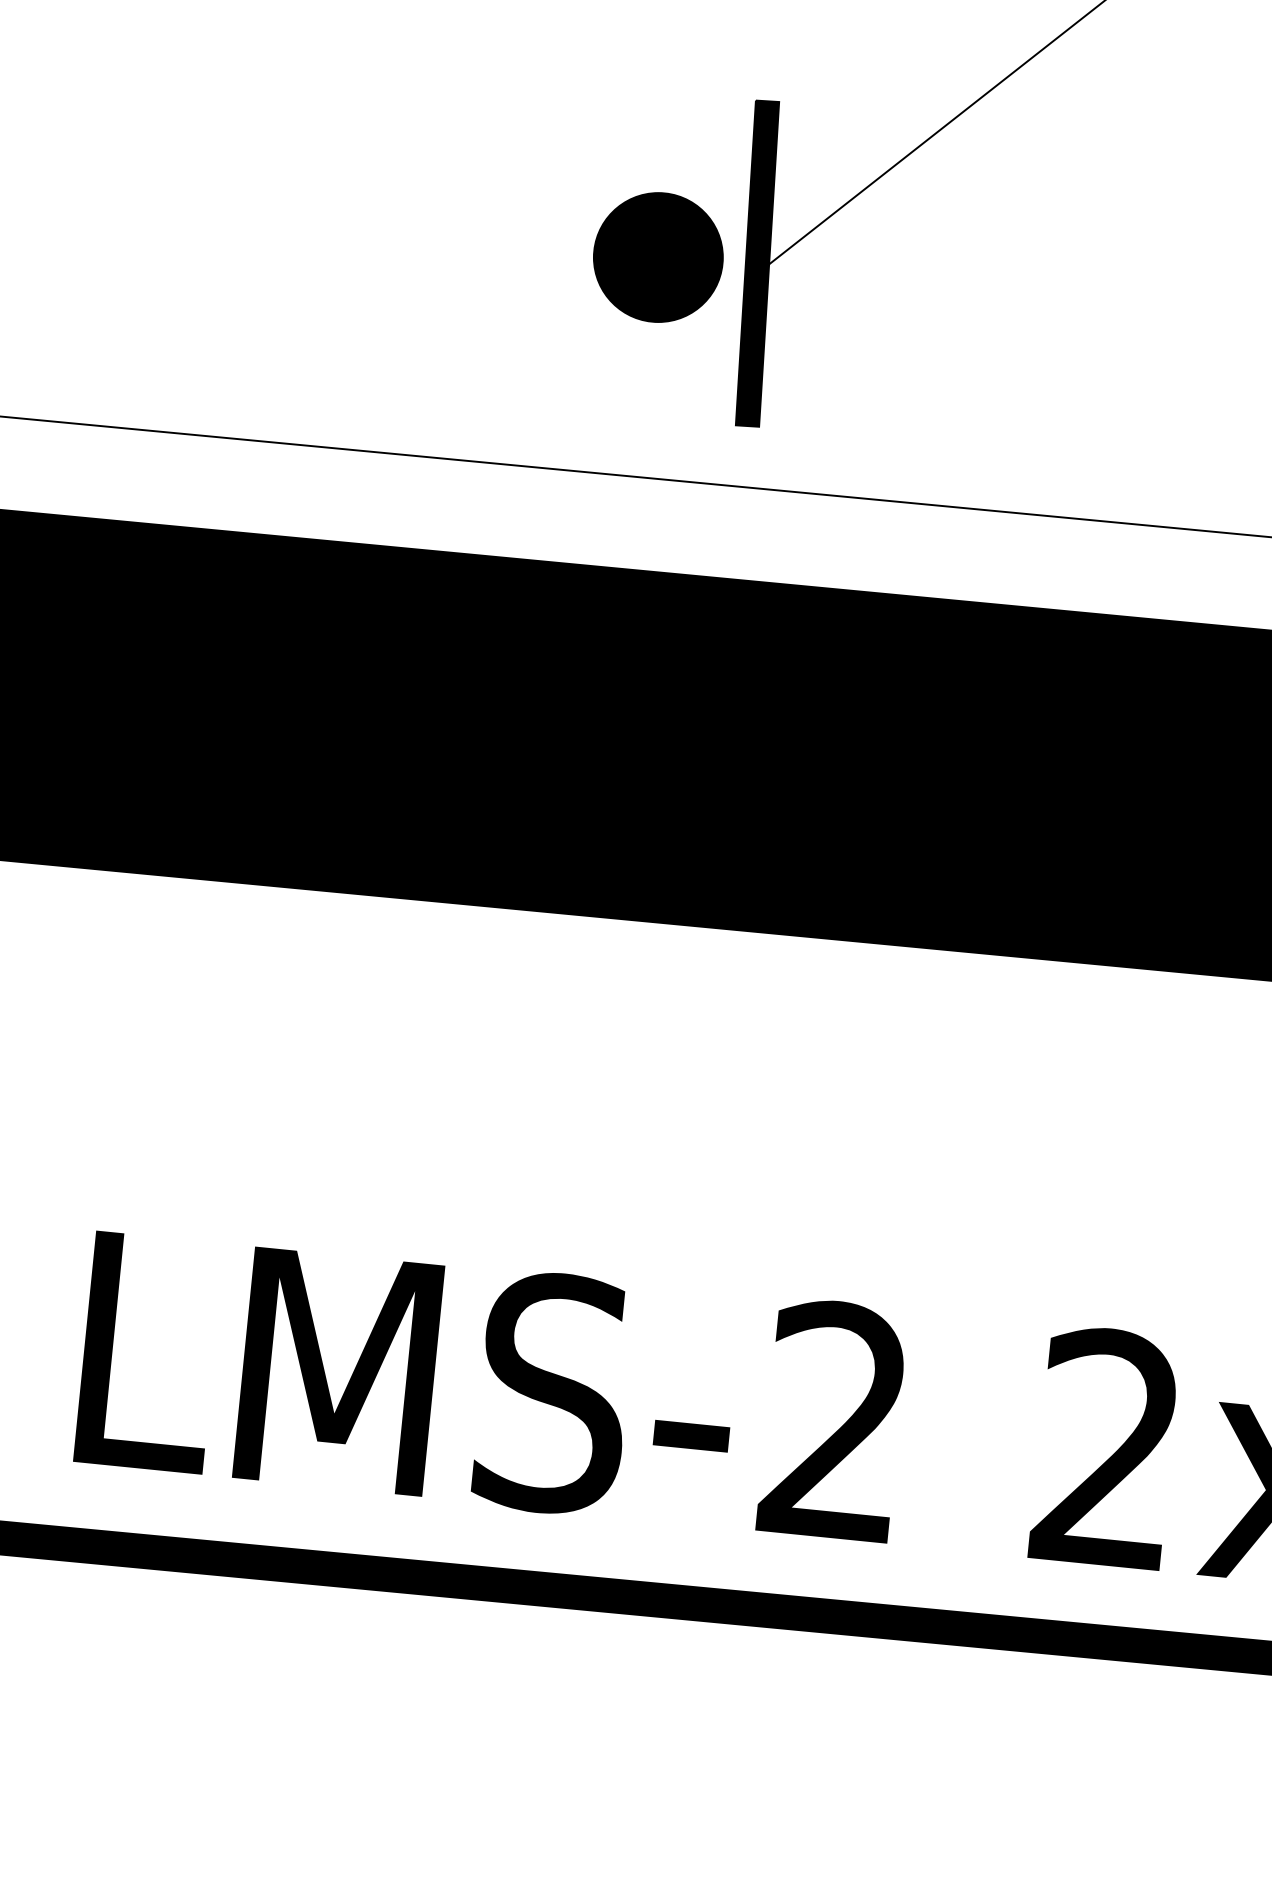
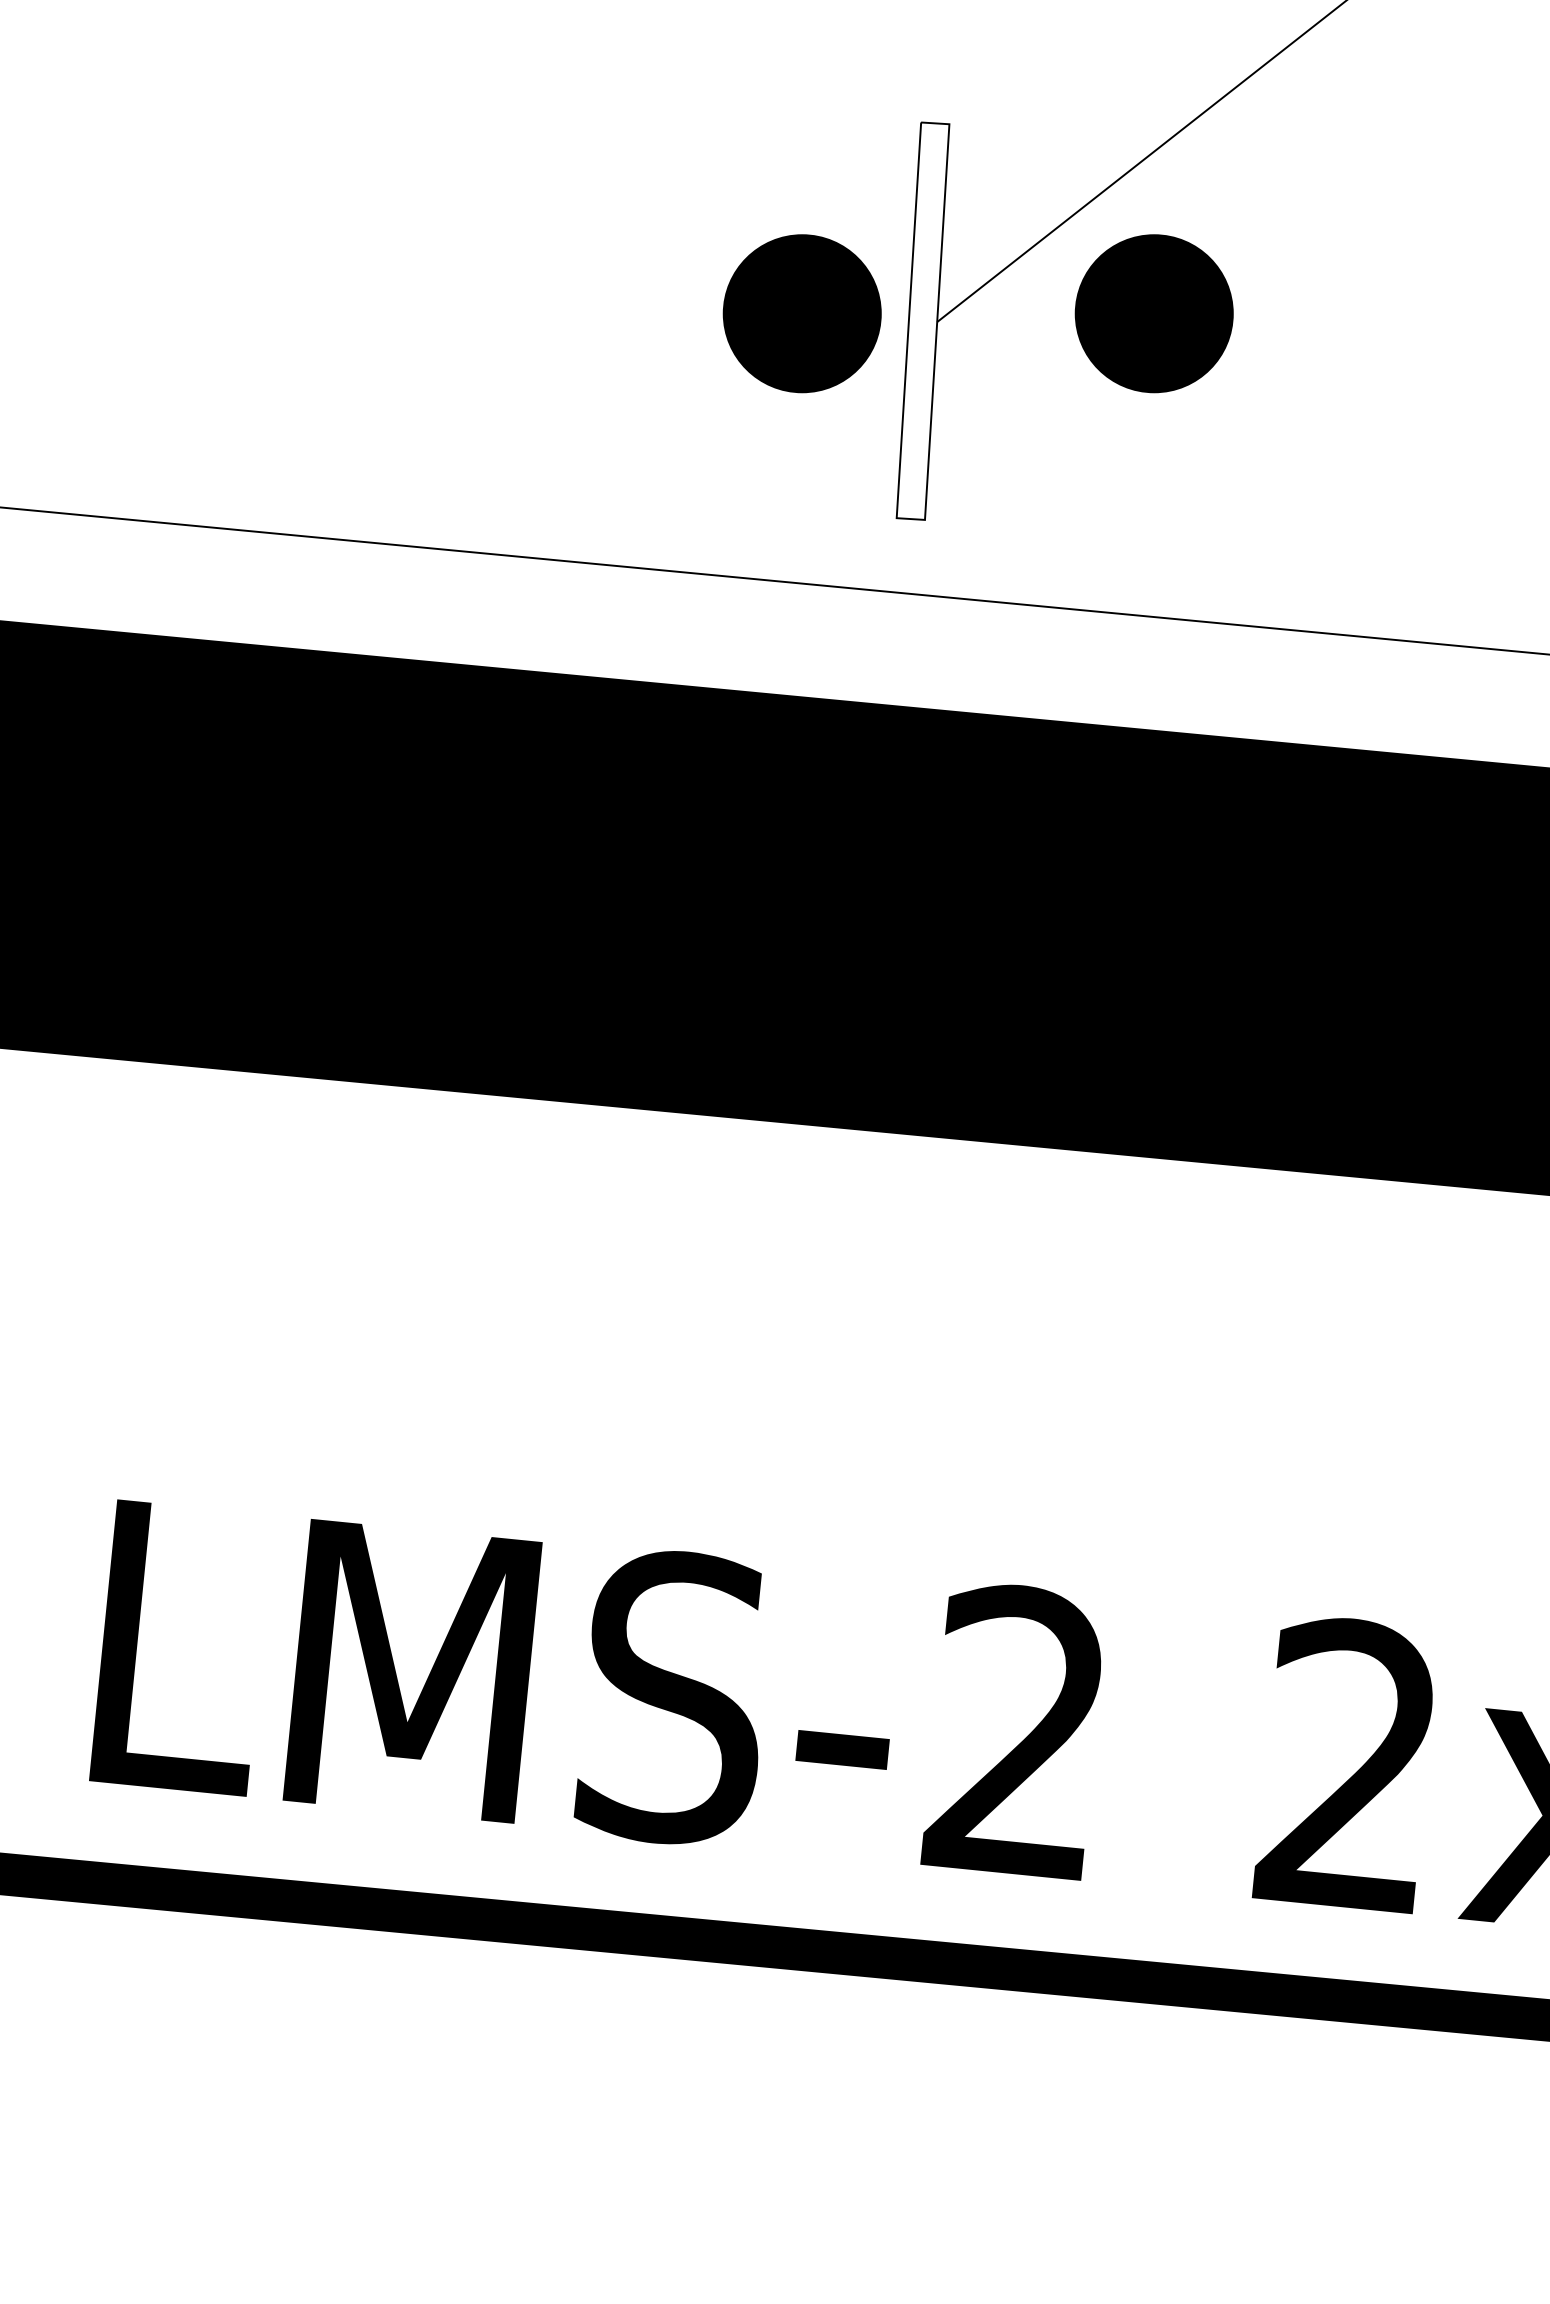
part: (946, 257) -> (1153, 313), added
fill: (757, 263) -> (922, 320), removed

